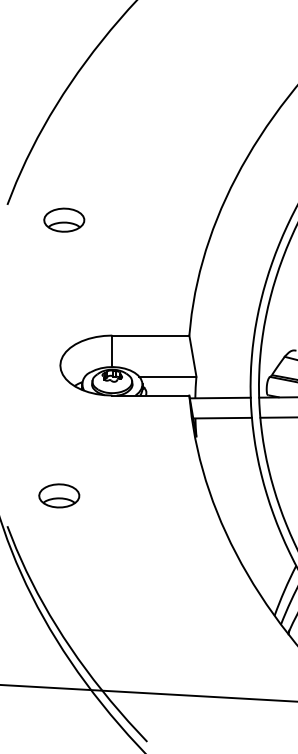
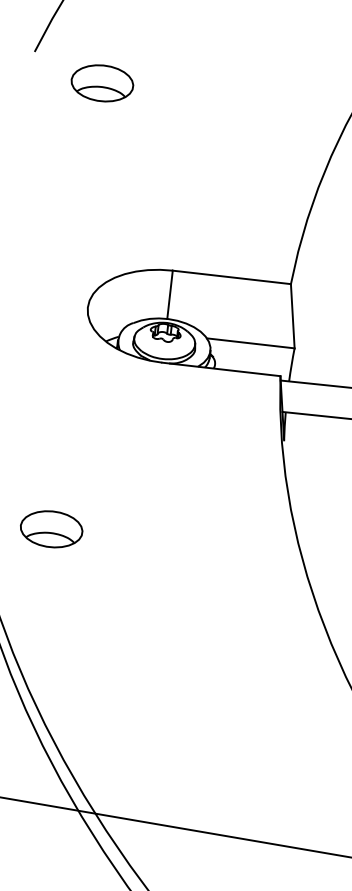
part: (64, 219) -> (102, 82), moved
part: (59, 495) -> (51, 528), moved

